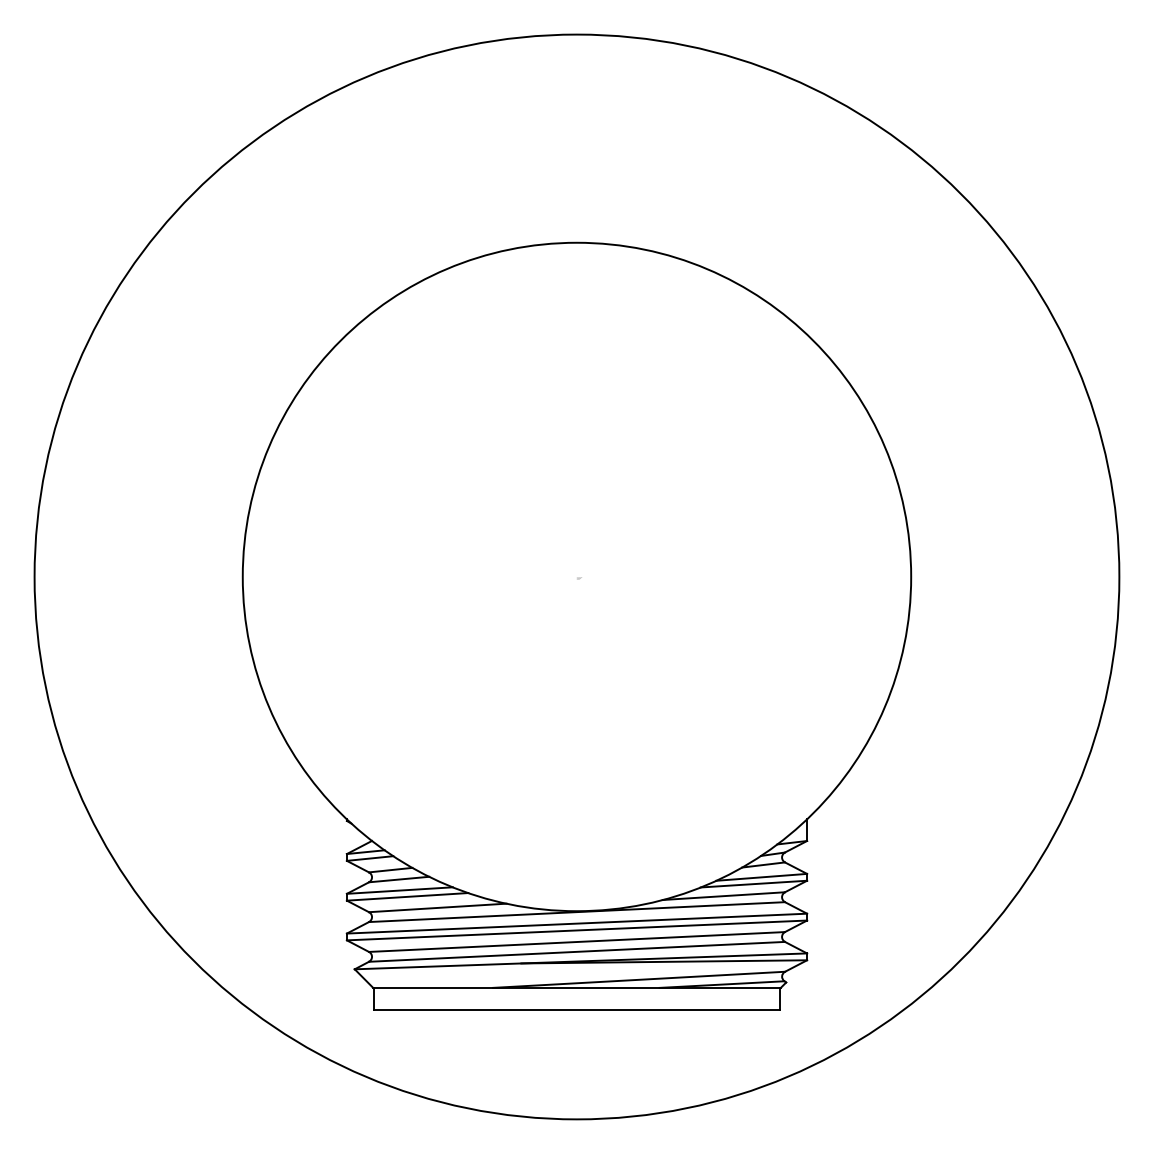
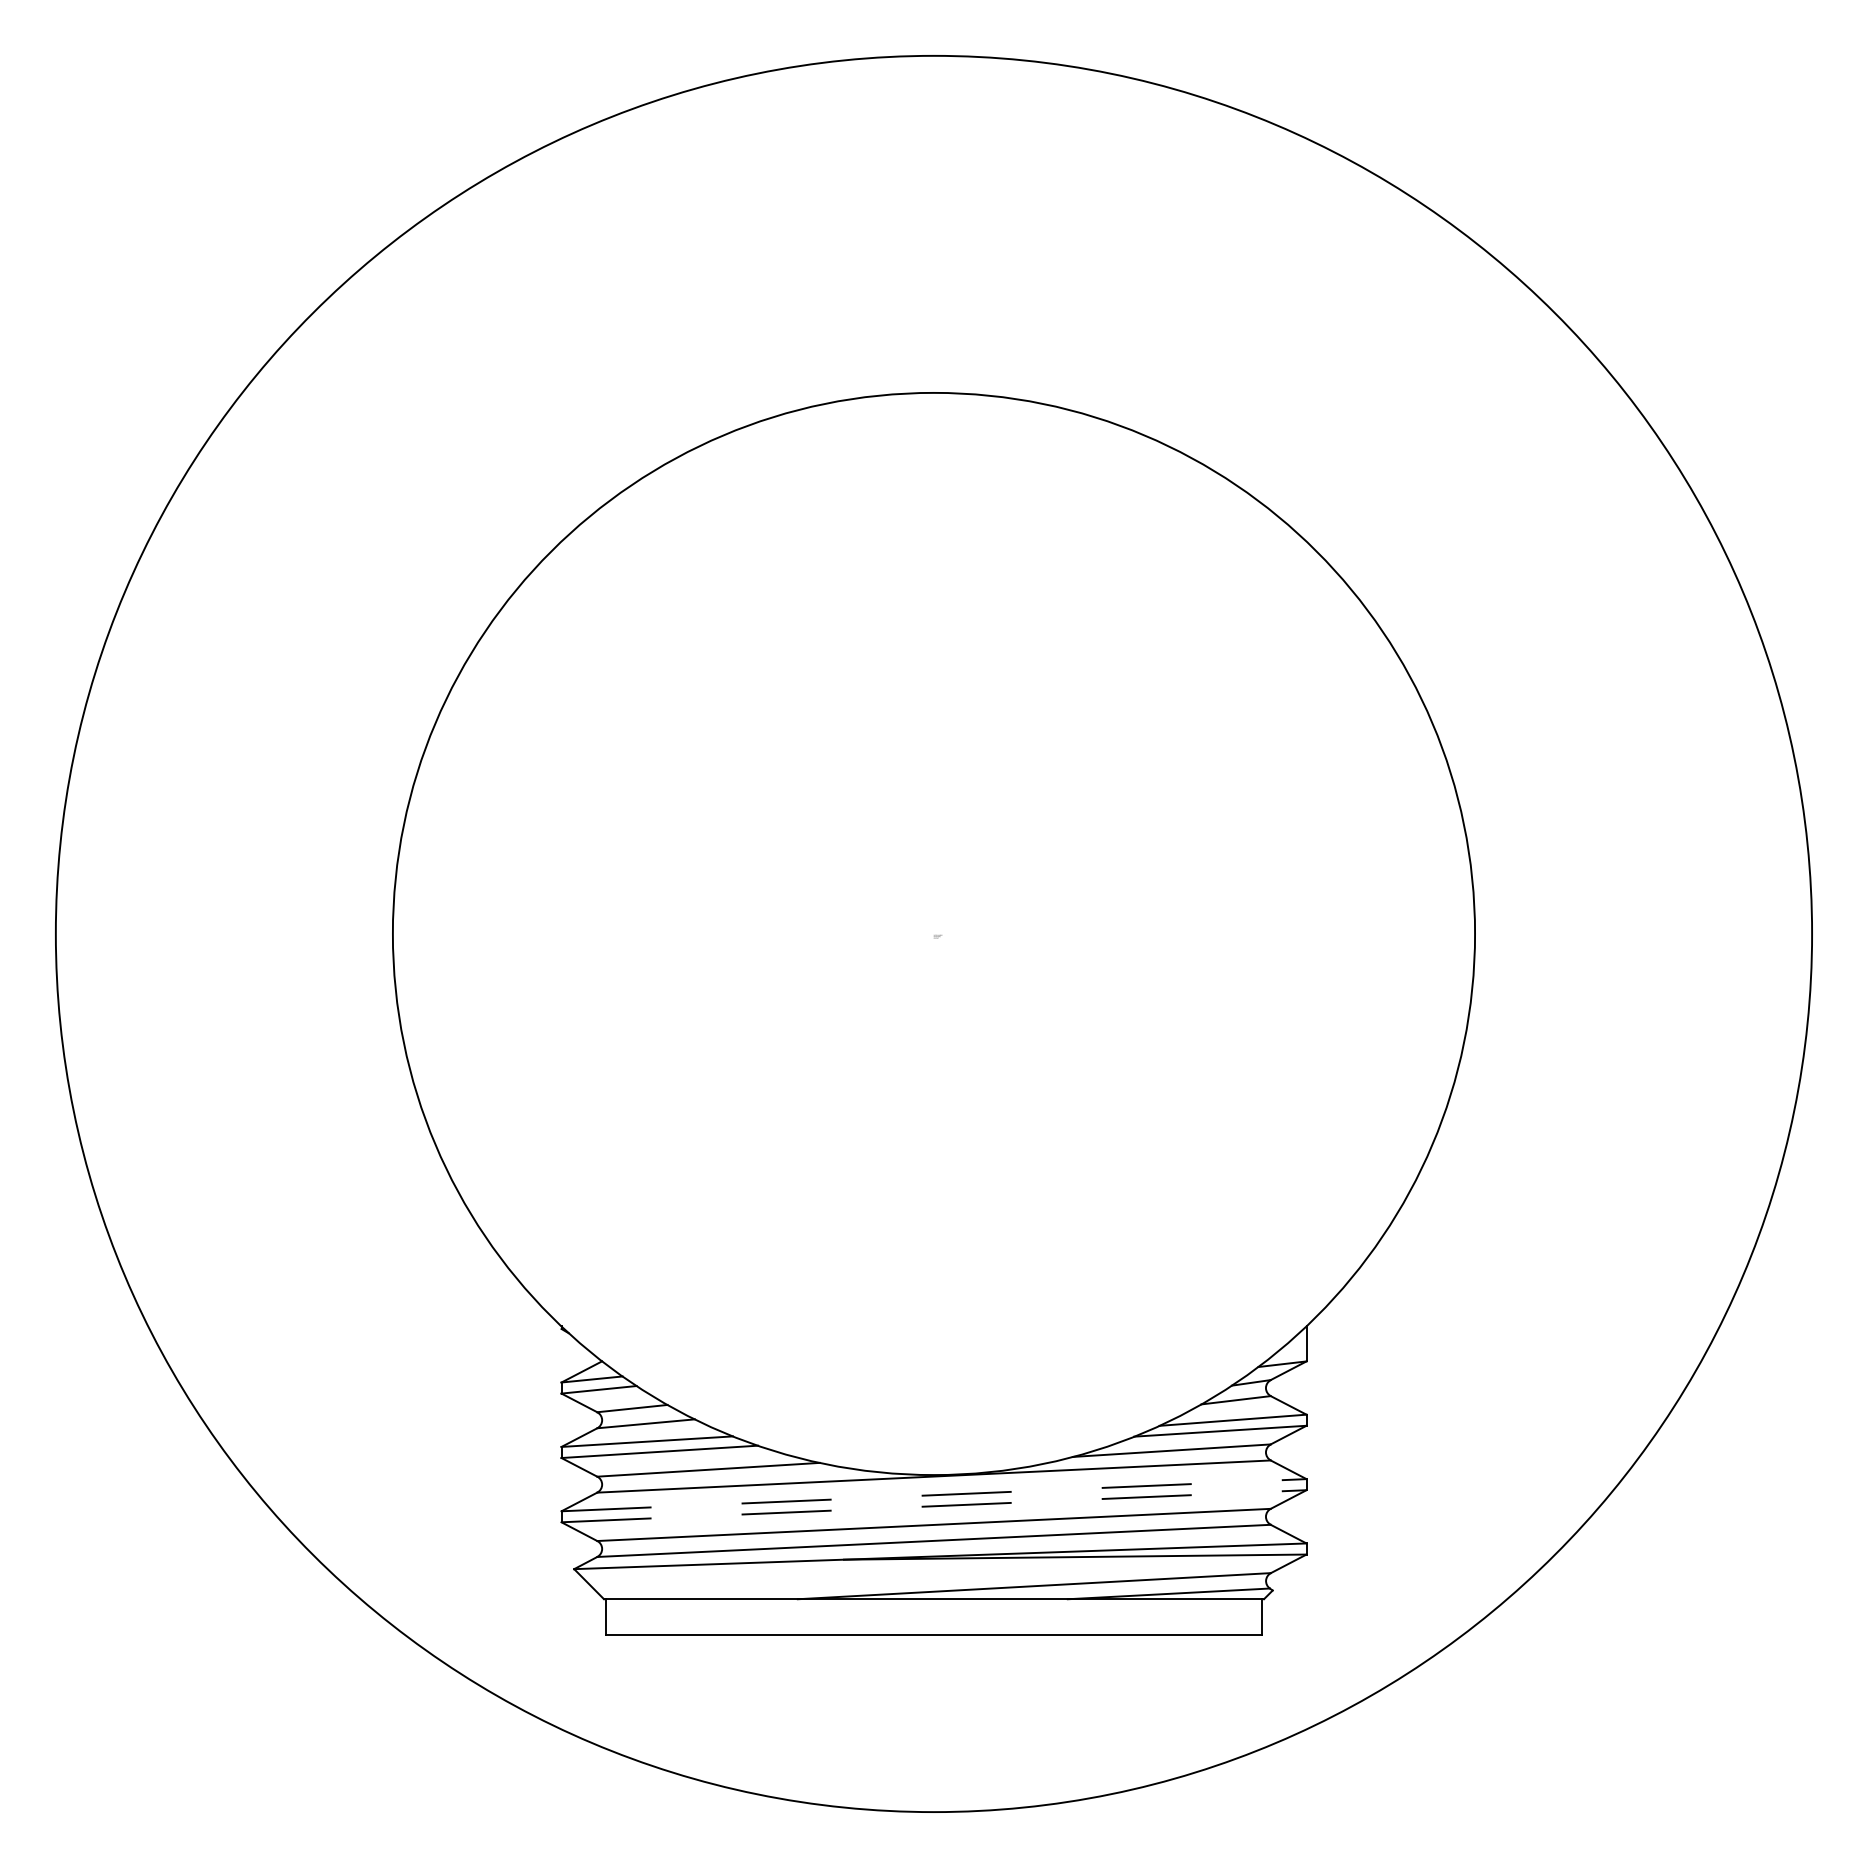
line: (577, 923) -> (934, 1494), solid -> dashed
line: (577, 930) -> (934, 1506), solid -> dashed

